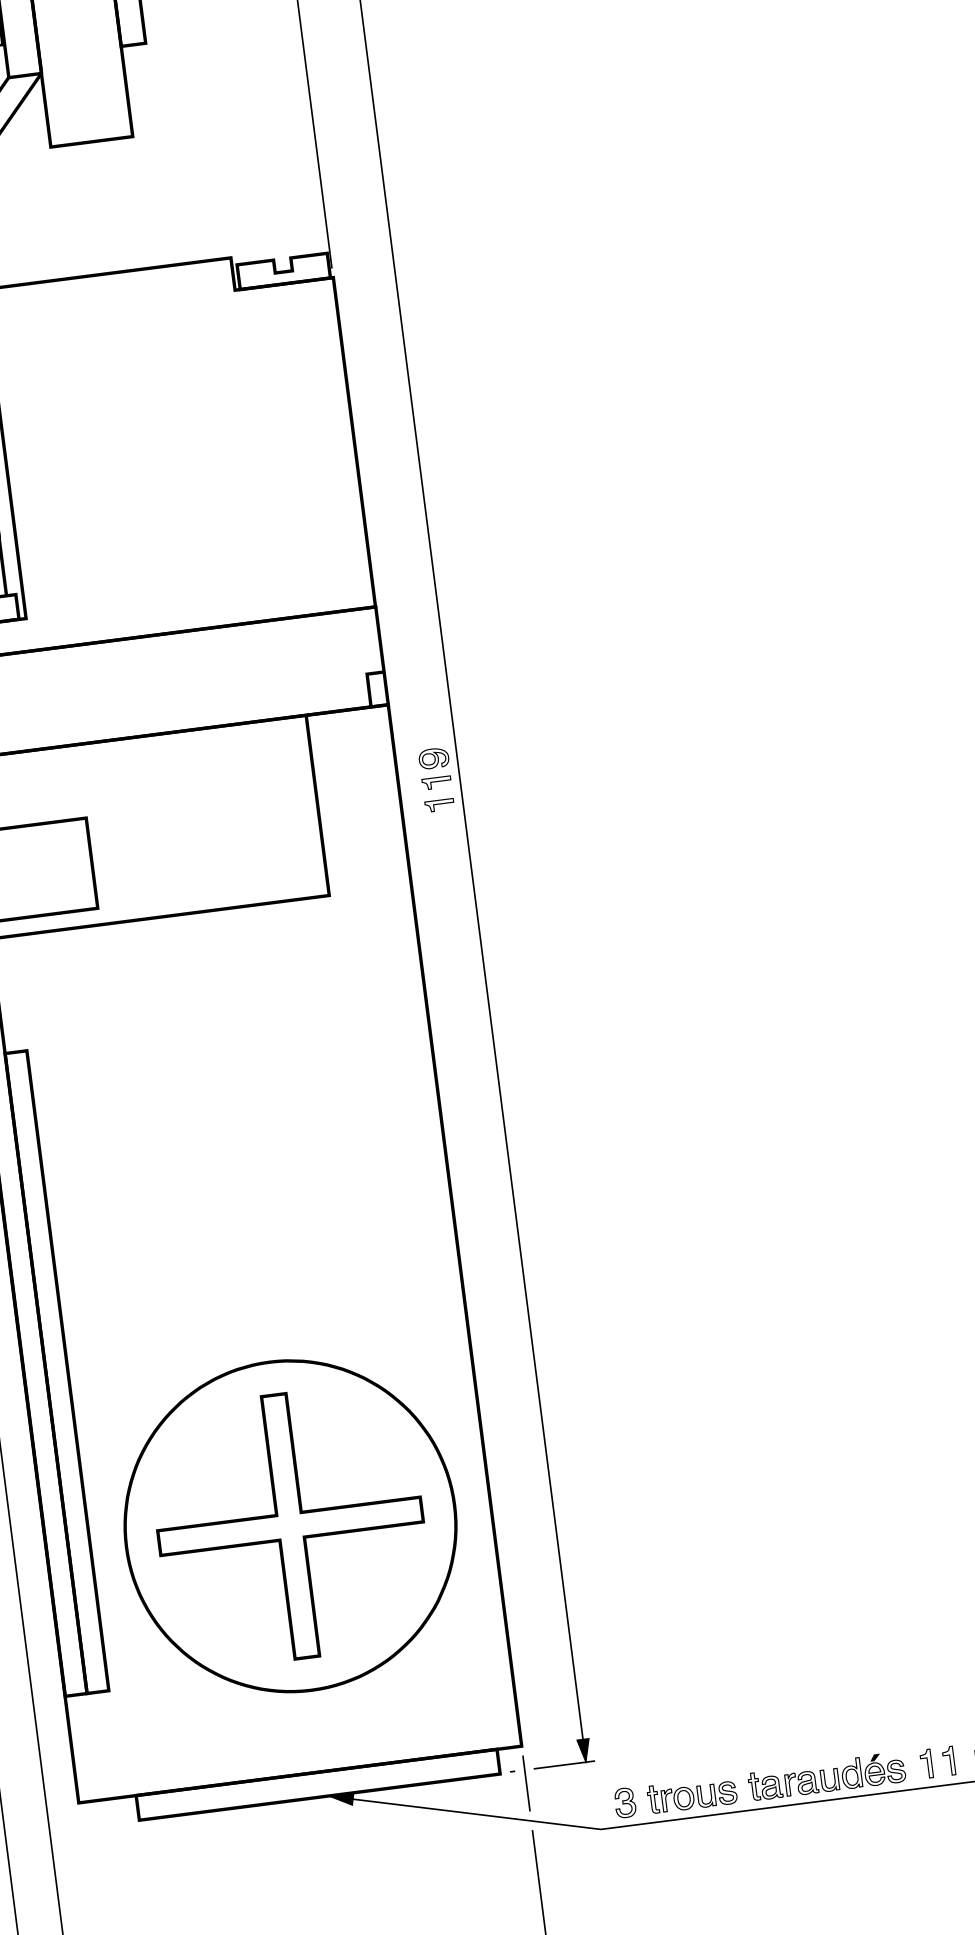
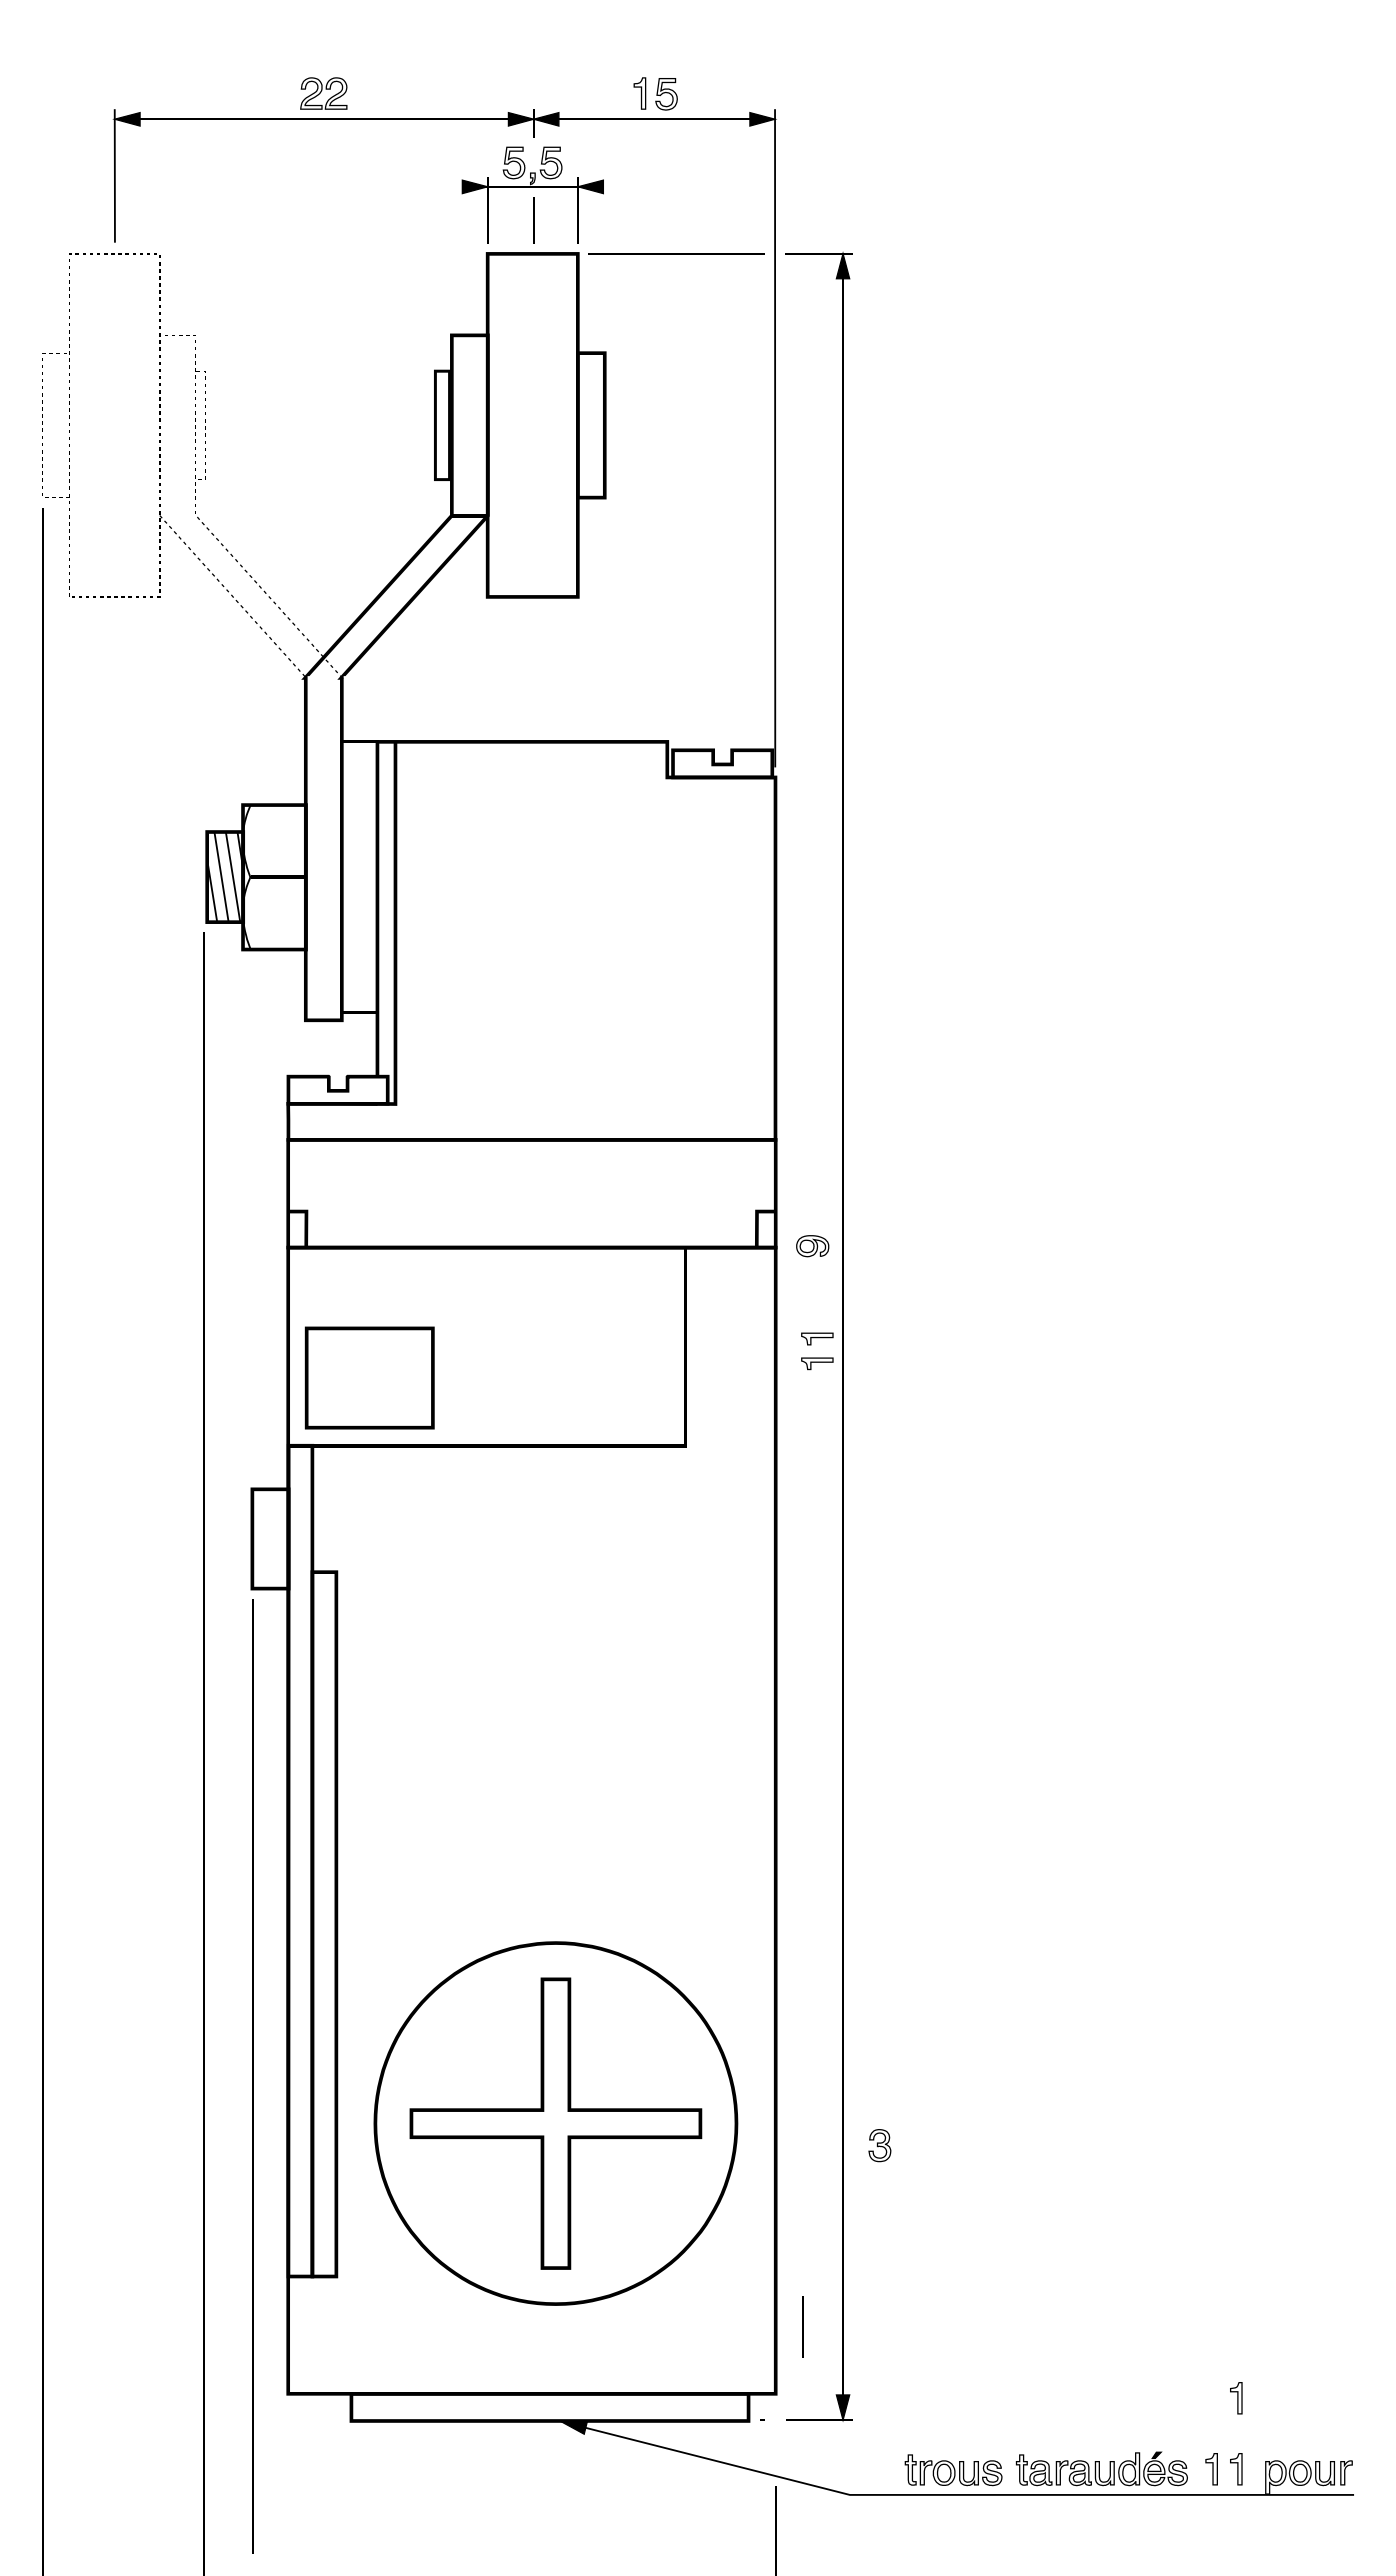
part: (433, 758) -> (812, 1246), moved
part: (940, 1696) -> (1236, 2398), added
line: (526, 1783) -> (802, 2326), moved
part: (624, 1802) -> (879, 2145), moved

